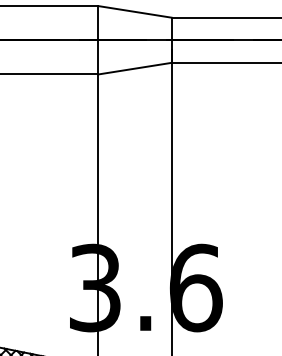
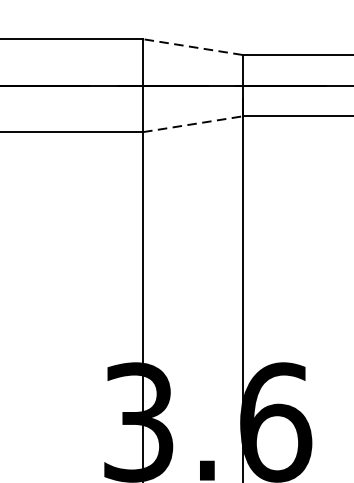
line: (134, 11) -> (192, 46), solid -> dashed
line: (135, 68) -> (193, 124), solid -> dashed

